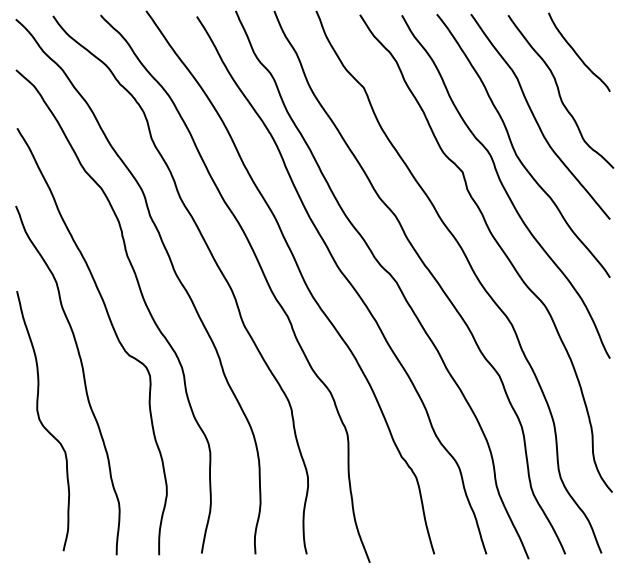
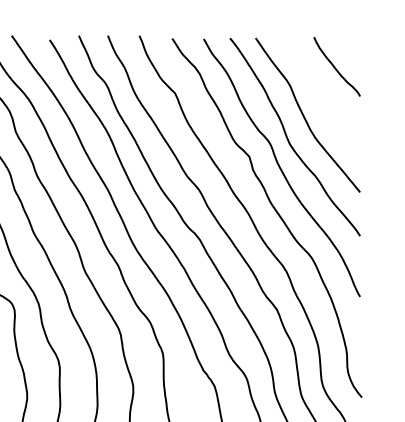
curve: (559, 91) -> (322, 96), removed

